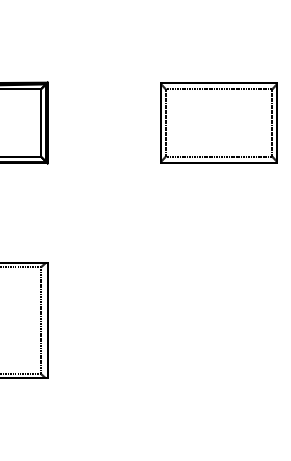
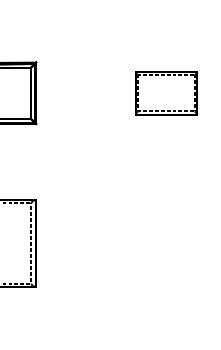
part: (219, 123) -> (166, 93), size x0.7

